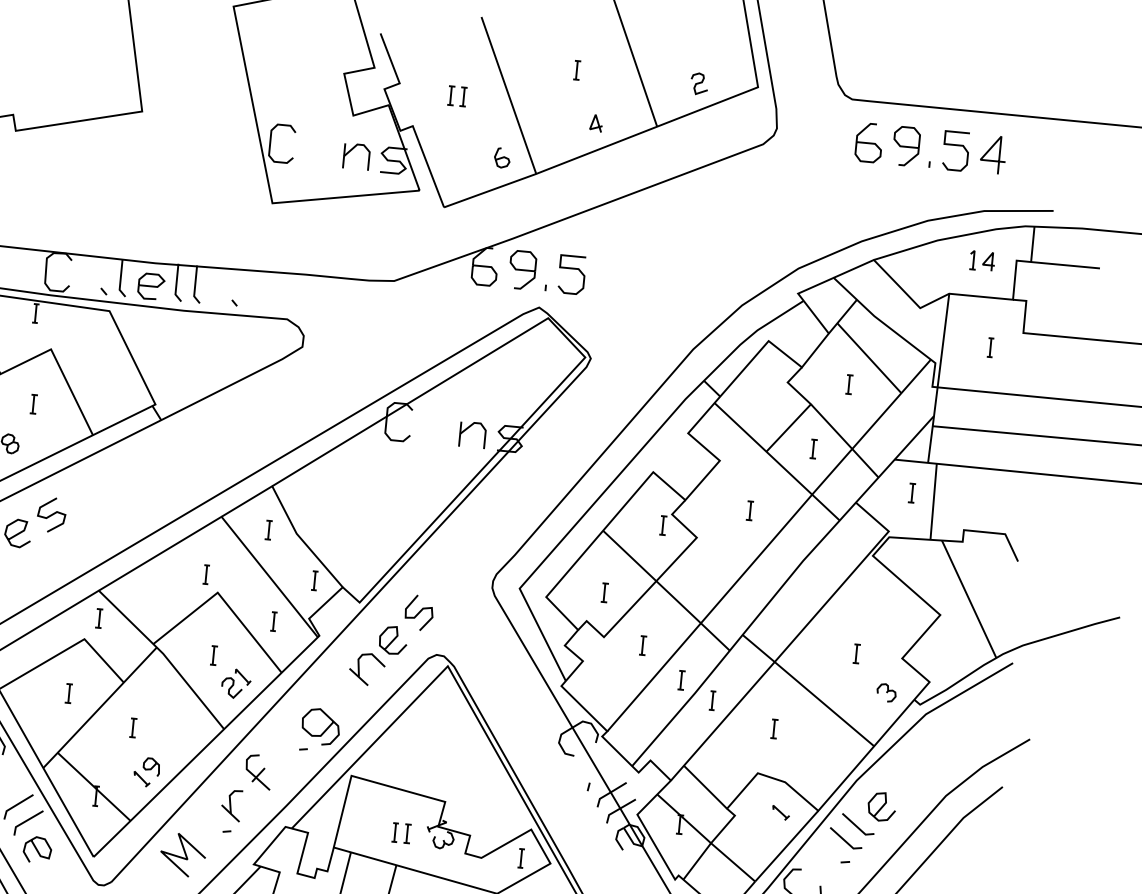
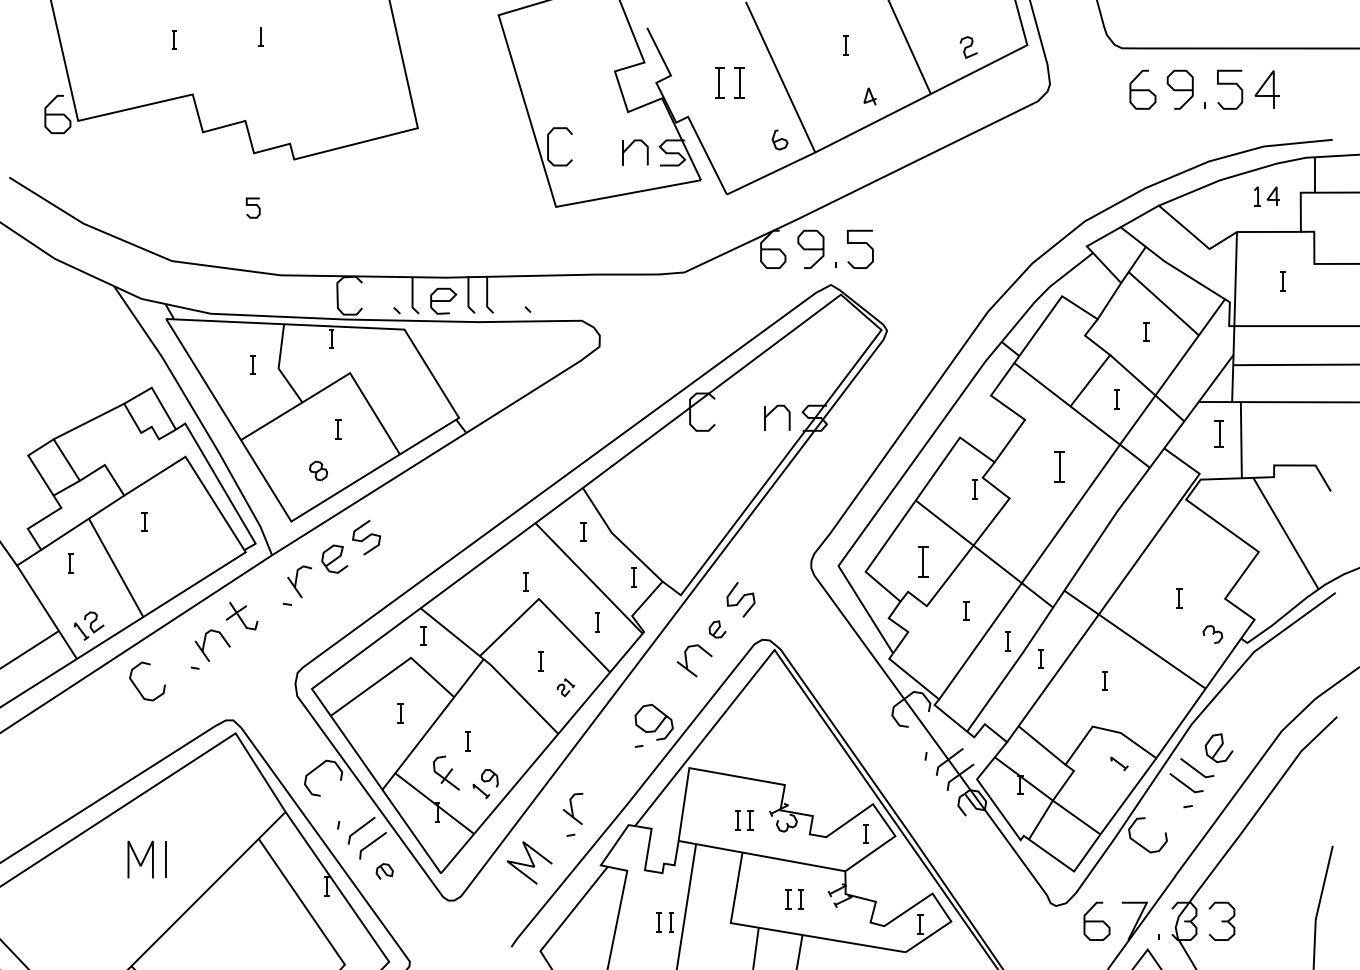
part: (457, 95) -> (729, 82), size x1.6
part: (911, 492) -> (1218, 433), size x1.4
part: (749, 510) -> (1059, 466), size x1.6
part: (604, 592) -> (923, 561), size x1.6
part: (392, 640) -> (717, 629), size x0.6
part: (235, 683) -> (565, 687), size x0.6
part: (258, 771) -> (446, 772), moved
part: (37, 849) -> (384, 871), size x0.6

